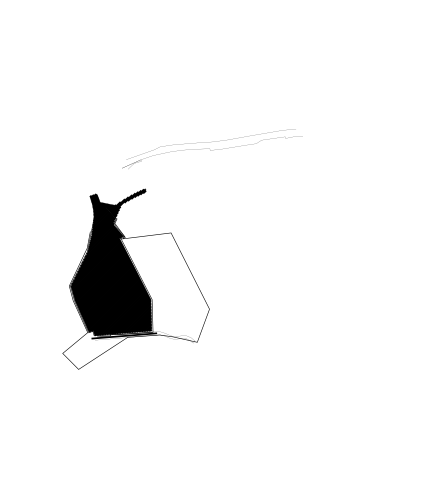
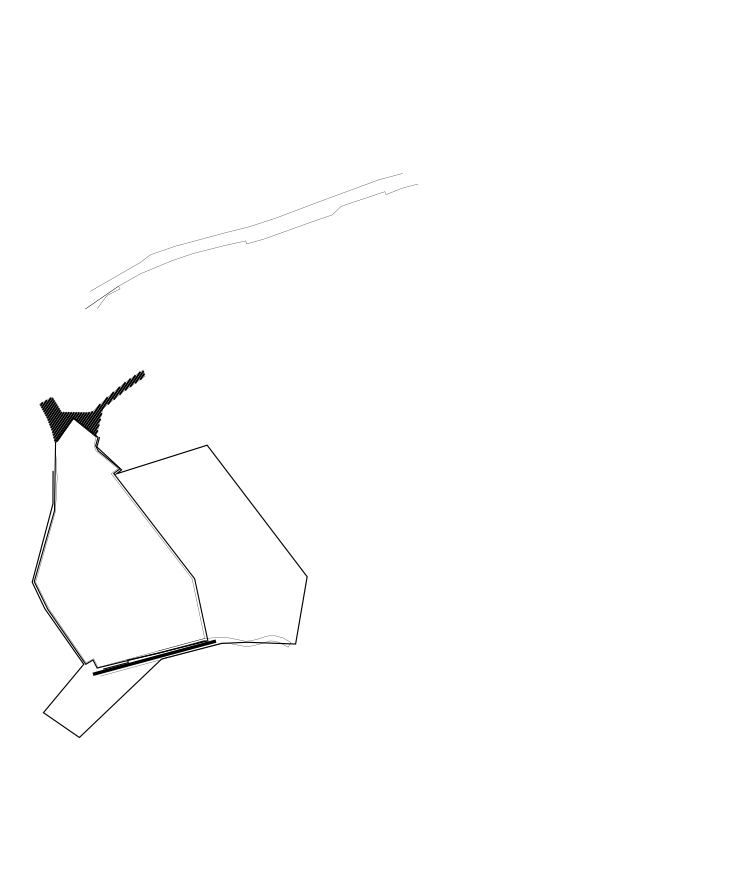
part: (212, 148) -> (250, 239), moved
hatch: (111, 271) -> (107, 539), removed

